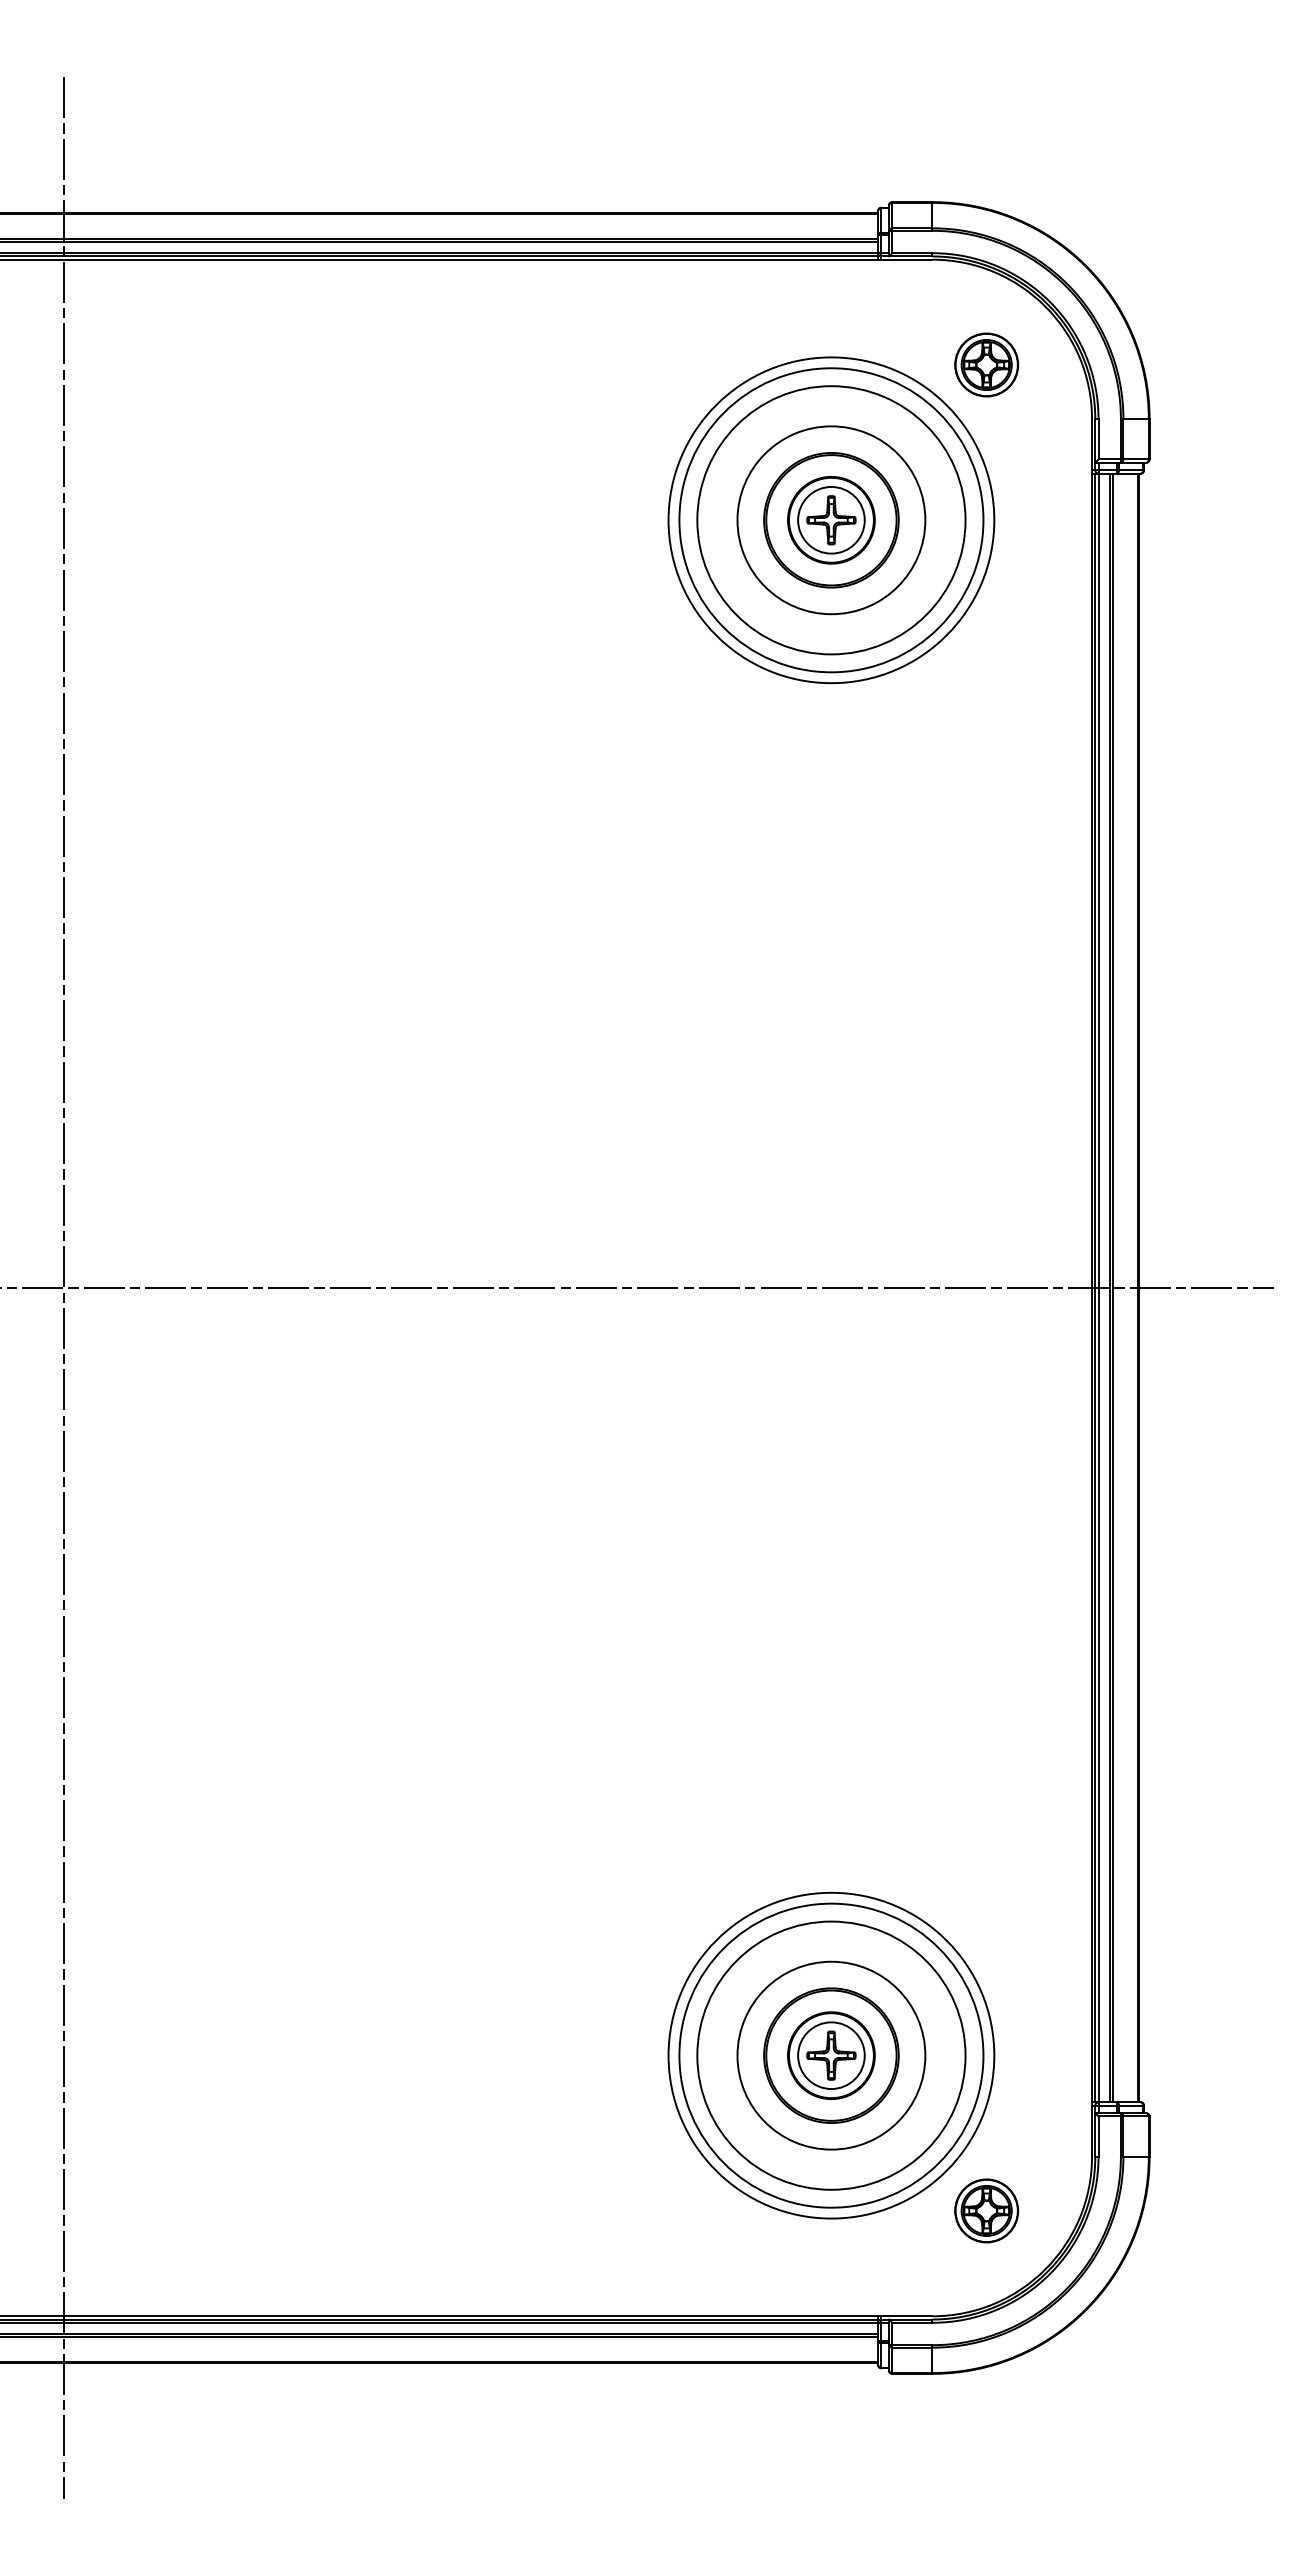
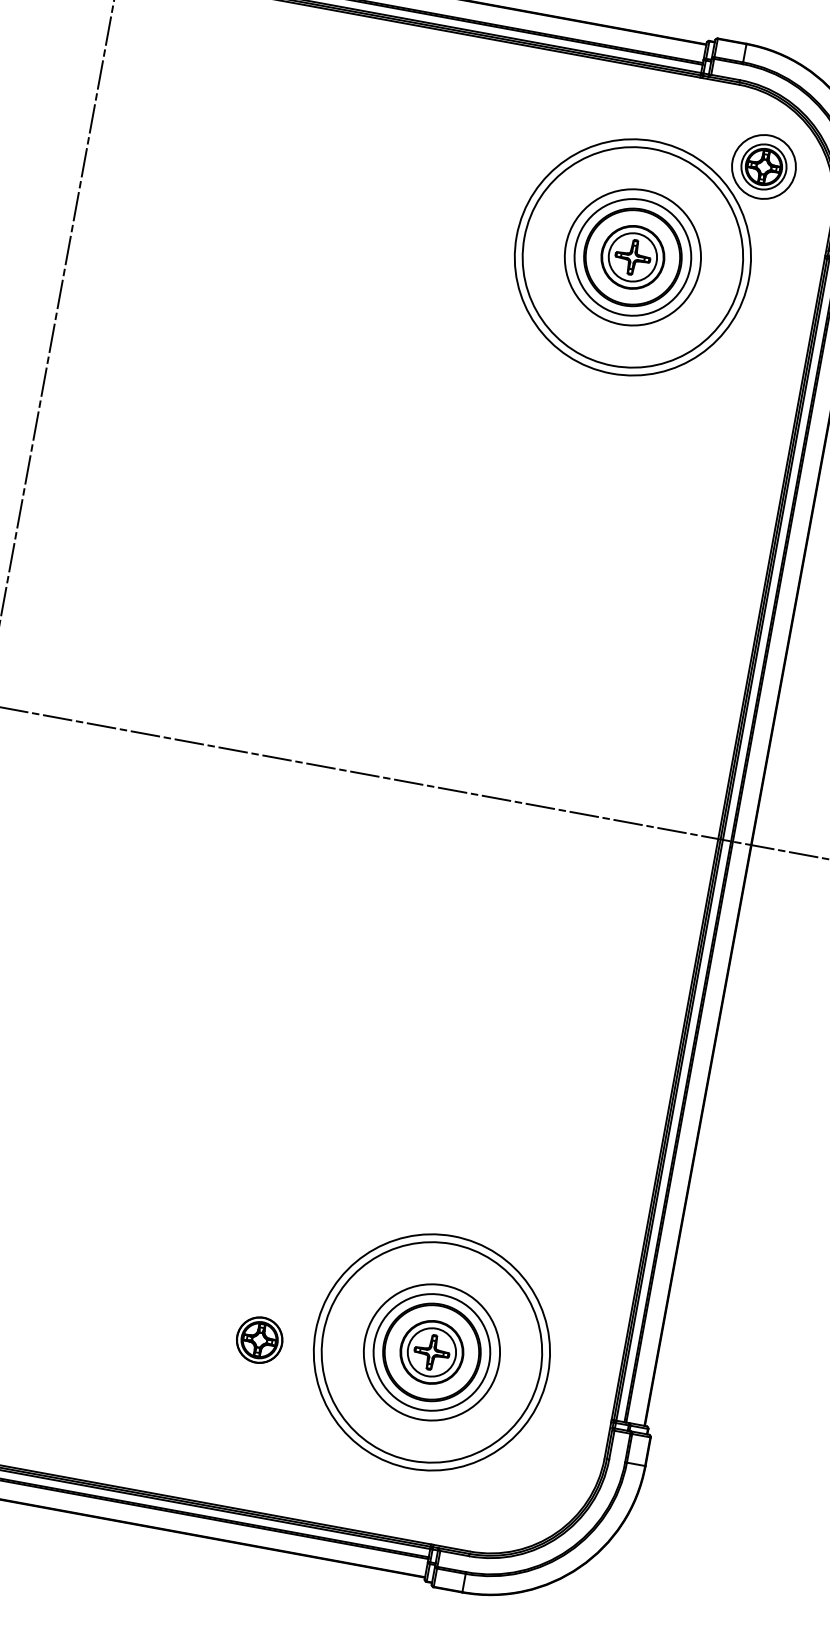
circle: (986, 364) -> (763, 166), size x1.4
circle: (831, 520) -> (632, 257), size x0.6
circle: (831, 2055) -> (432, 1352), size x0.6
part: (986, 2210) -> (259, 1339), moved

